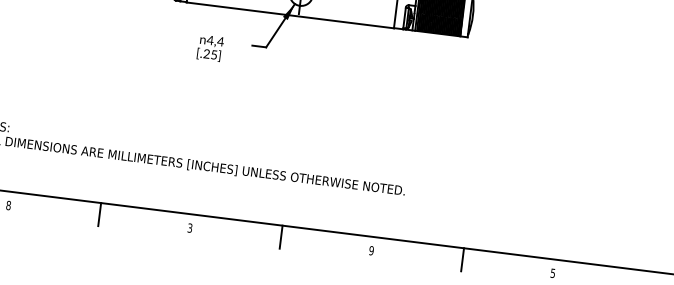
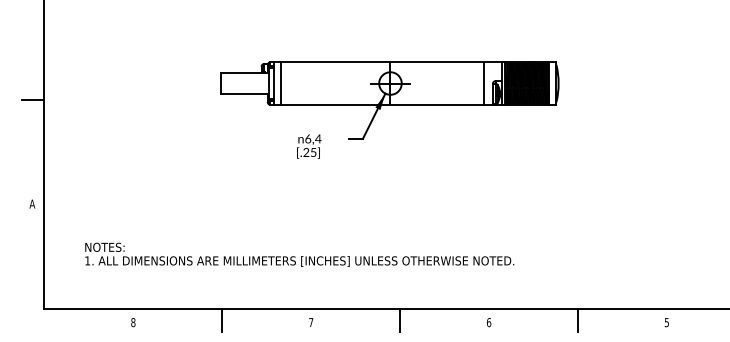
text: (209, 39) -> (307, 138), 4,4 -> 6,4
text: (190, 228) -> (311, 322), 3 -> 7
text: (371, 250) -> (488, 322), 9 -> 6

